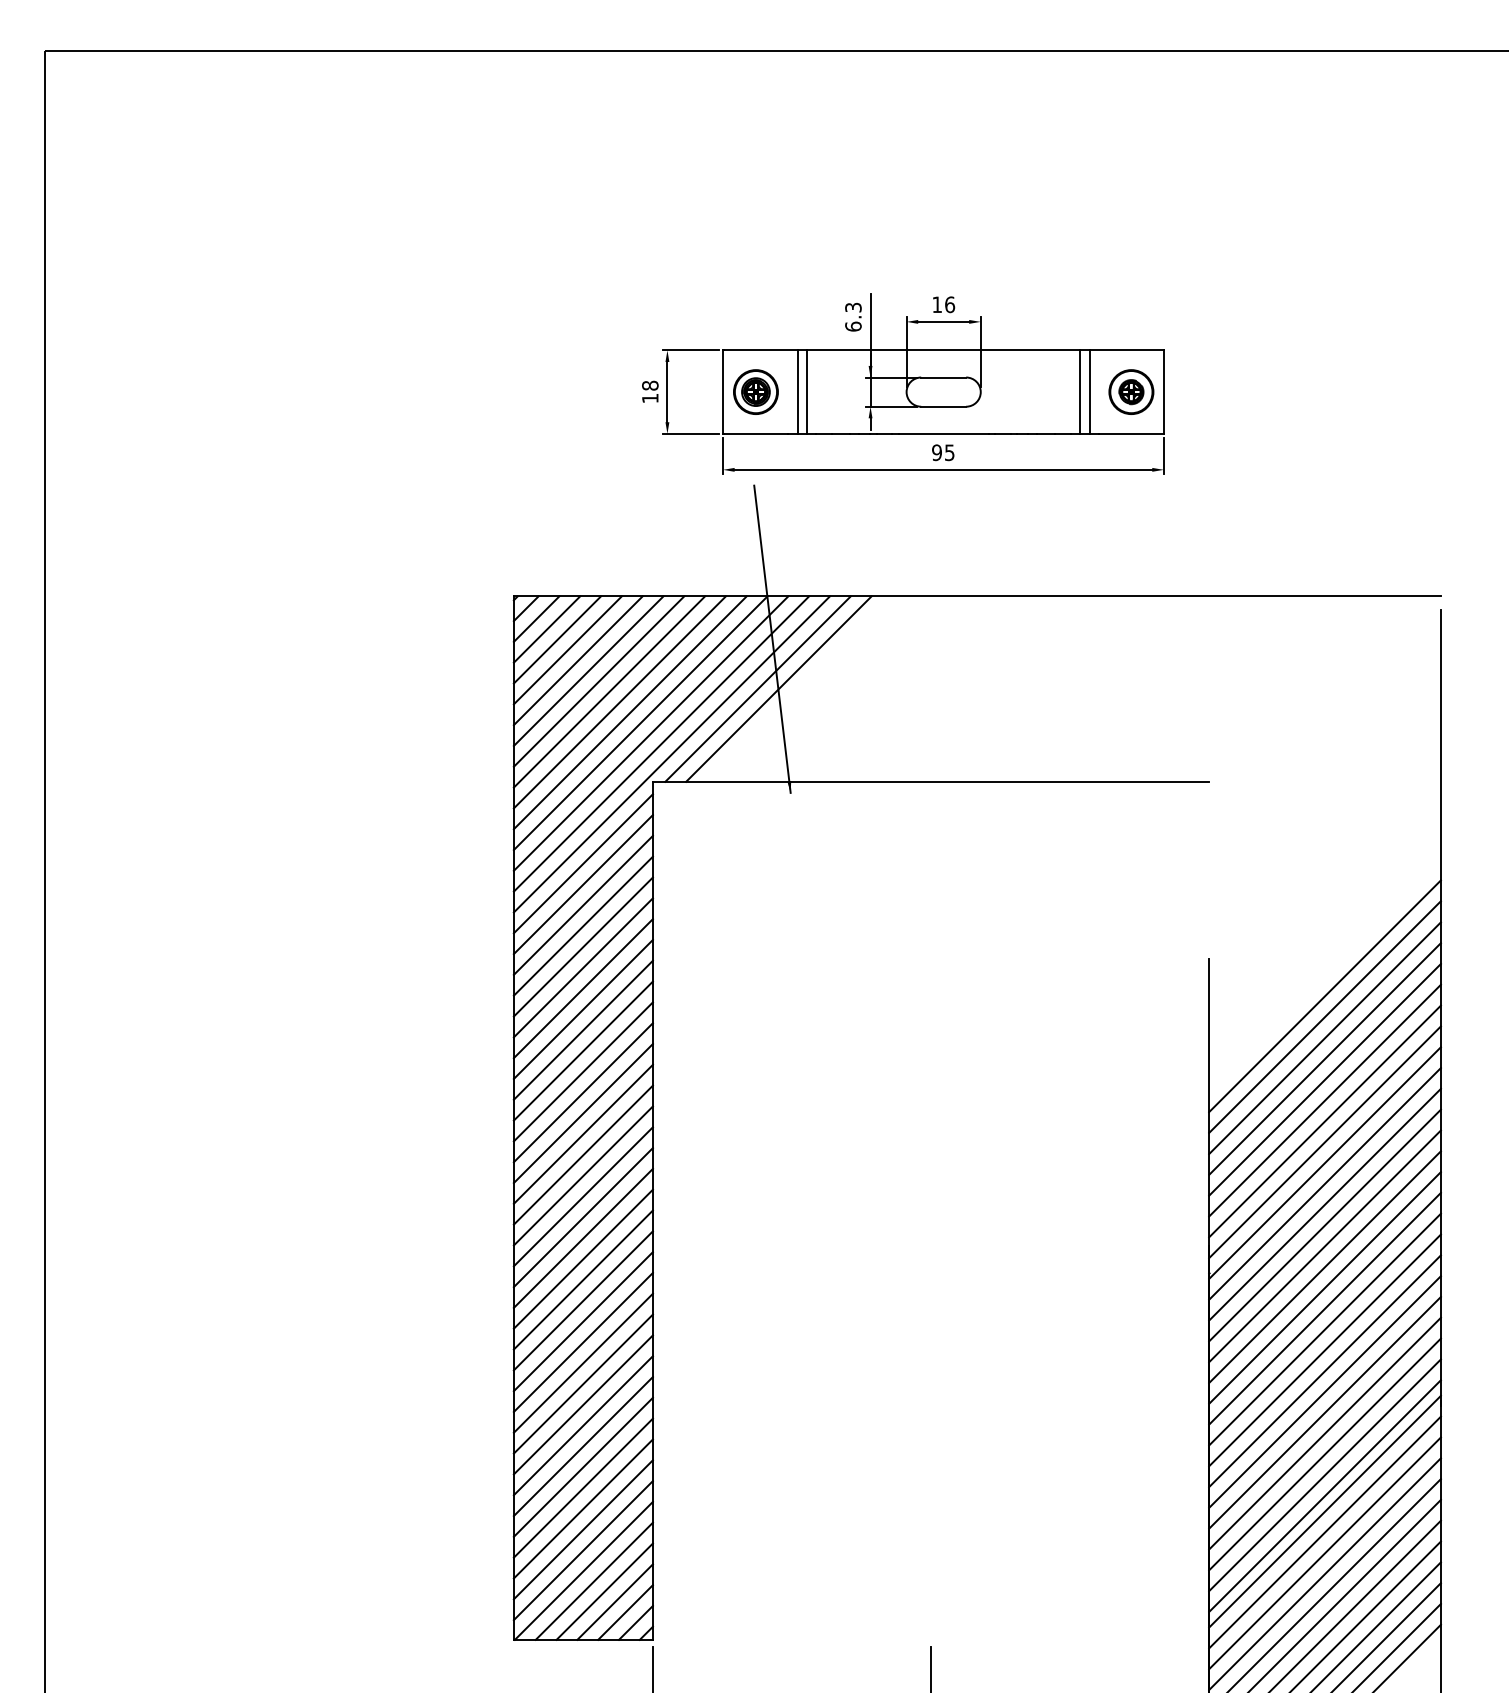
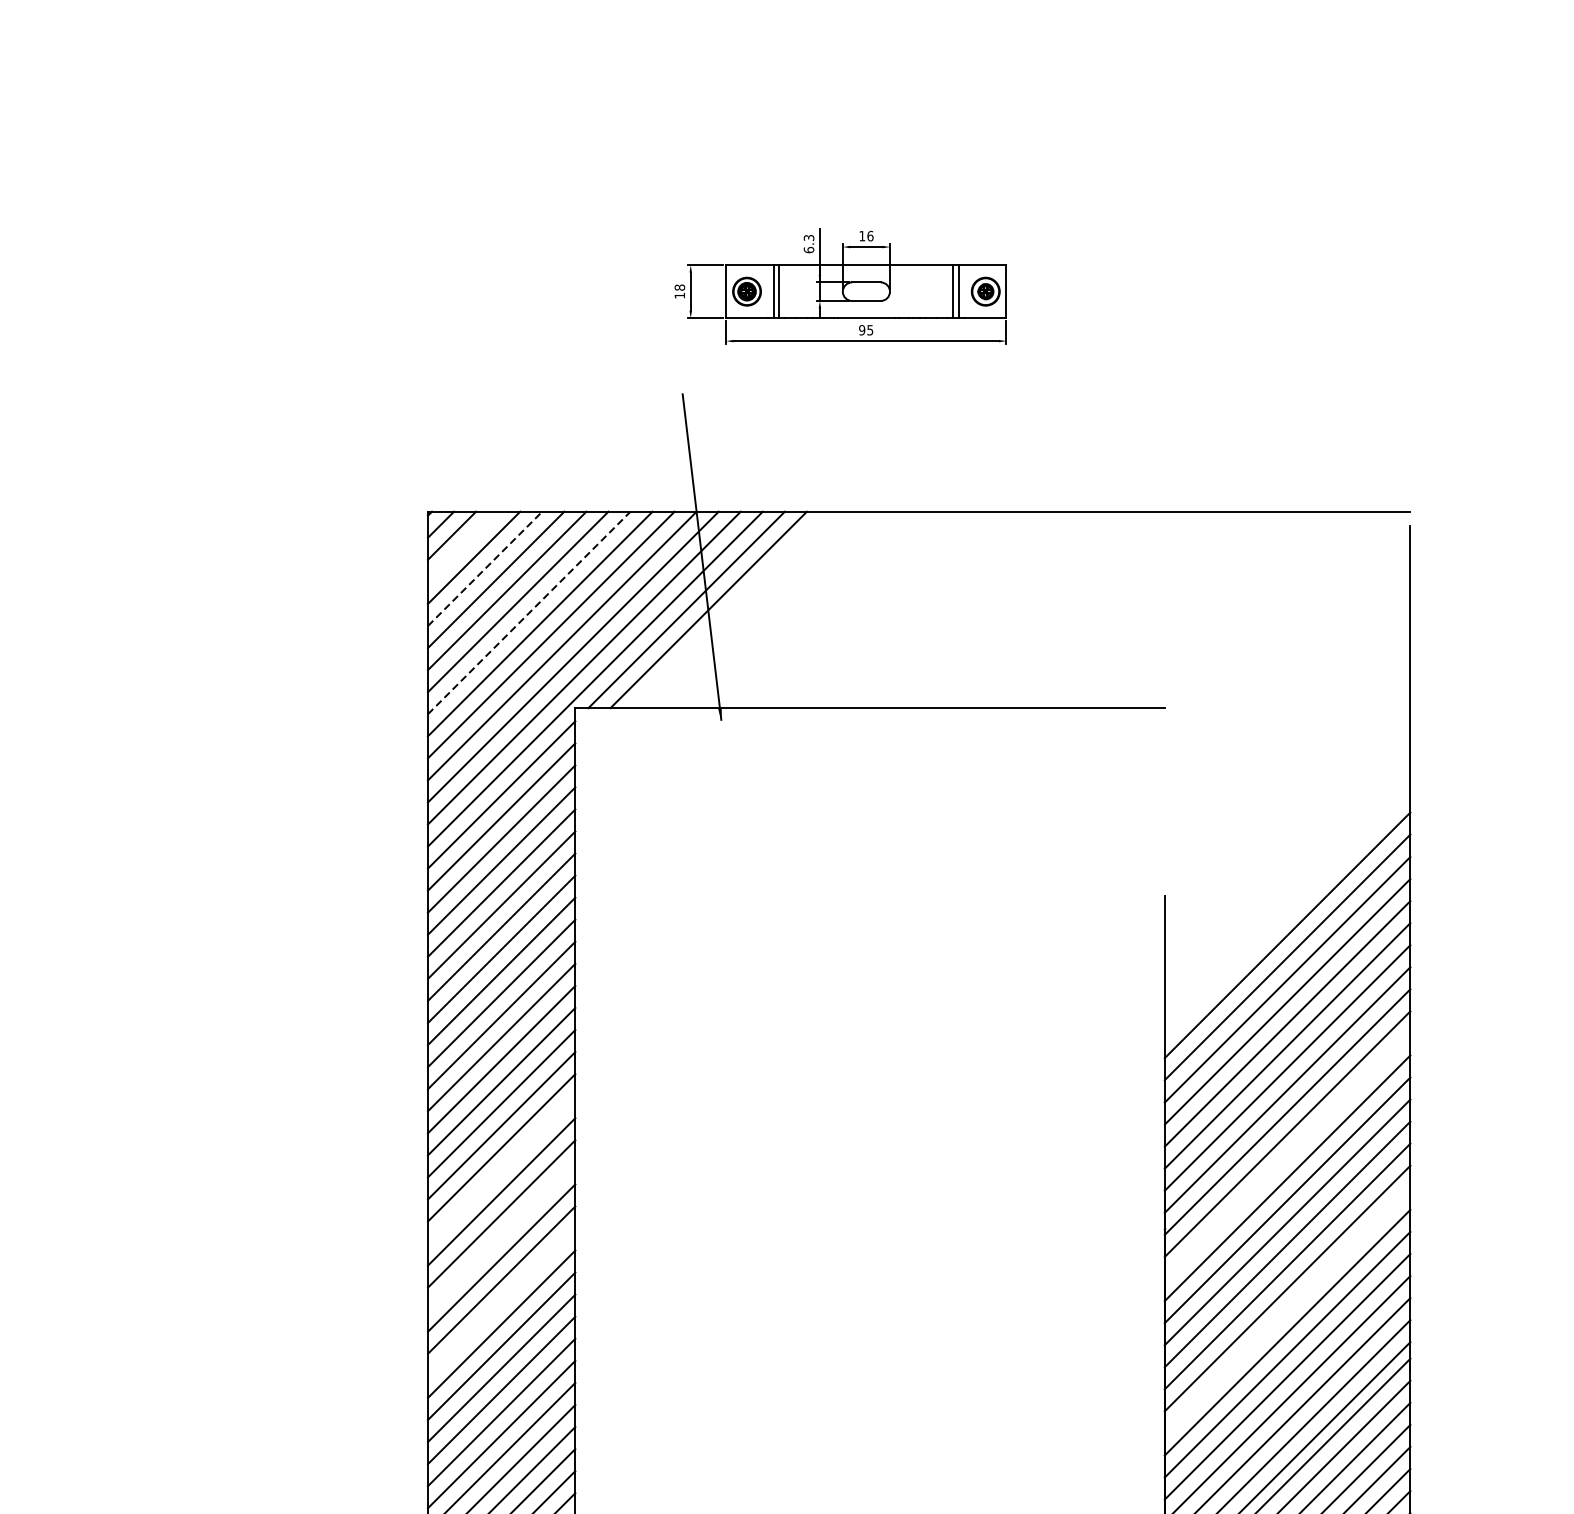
part: (903, 383) -> (840, 286), size x0.6
line: (546, 629) -> (462, 546), removed
line: (568, 650) -> (485, 568), solid -> dashed
line: (609, 691) -> (529, 612), solid -> dashed
line: (1324, 1204) -> (1286, 1156), removed
line: (582, 1217) -> (500, 1169), removed
line: (582, 1279) -> (500, 1235), removed
line: (582, 1341) -> (500, 1301), removed
line: (1324, 1350) -> (1286, 1310), removed

